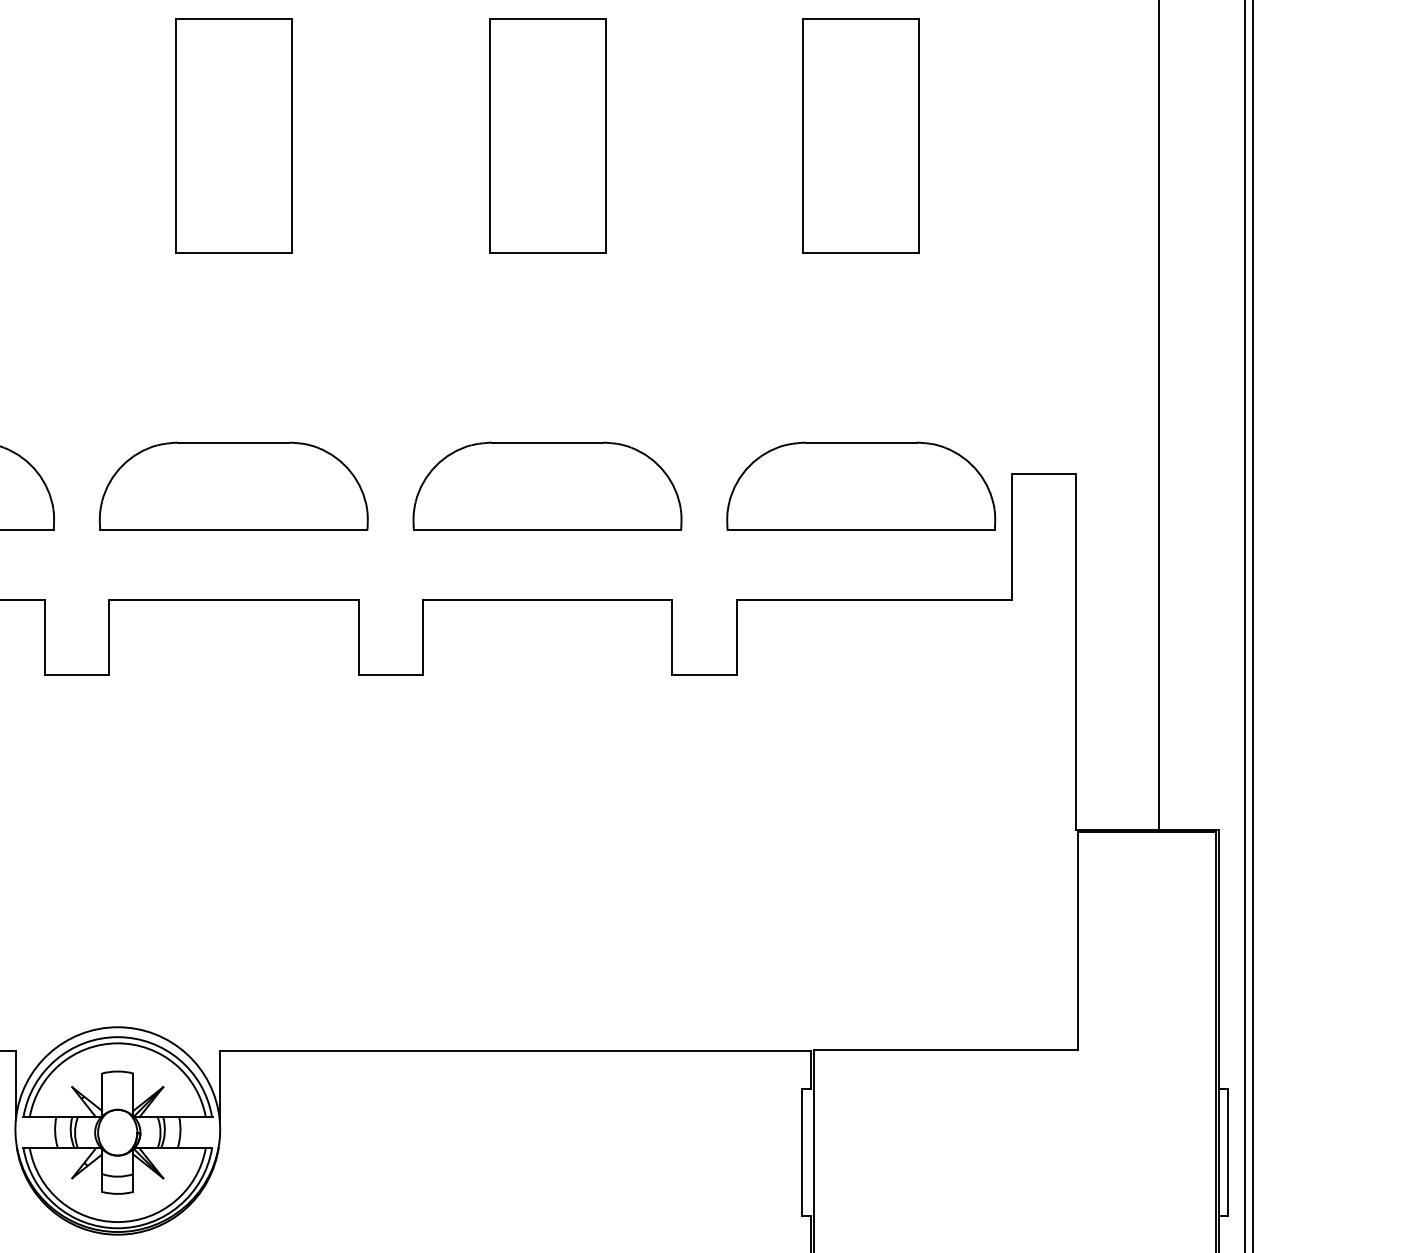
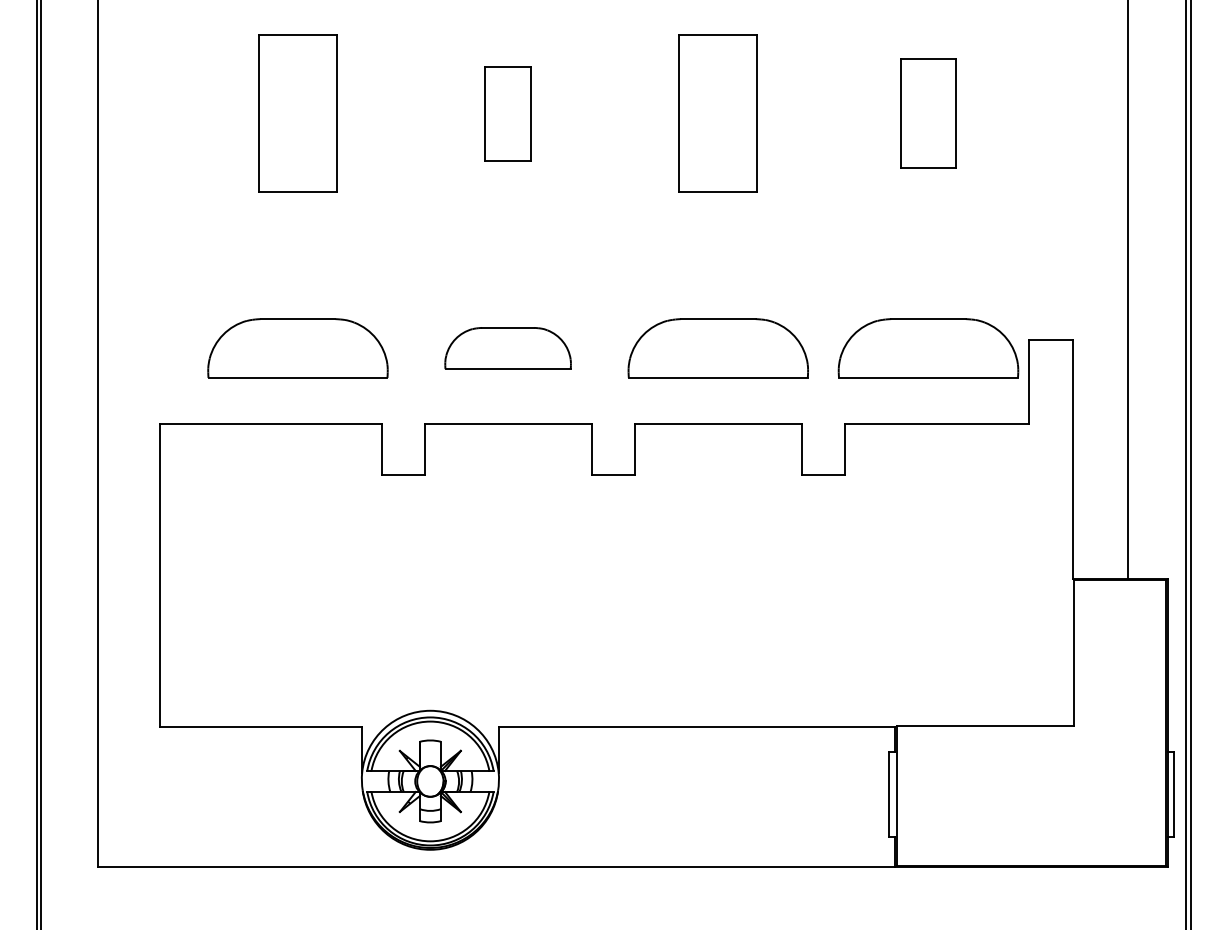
part: (232, 135) -> (507, 113), size x0.6
part: (861, 135) -> (928, 113), size x0.7
part: (232, 486) -> (507, 348), size x0.7

